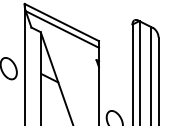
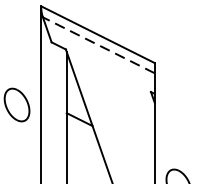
line: (62, 29) -> (99, 45), solid -> dashed

